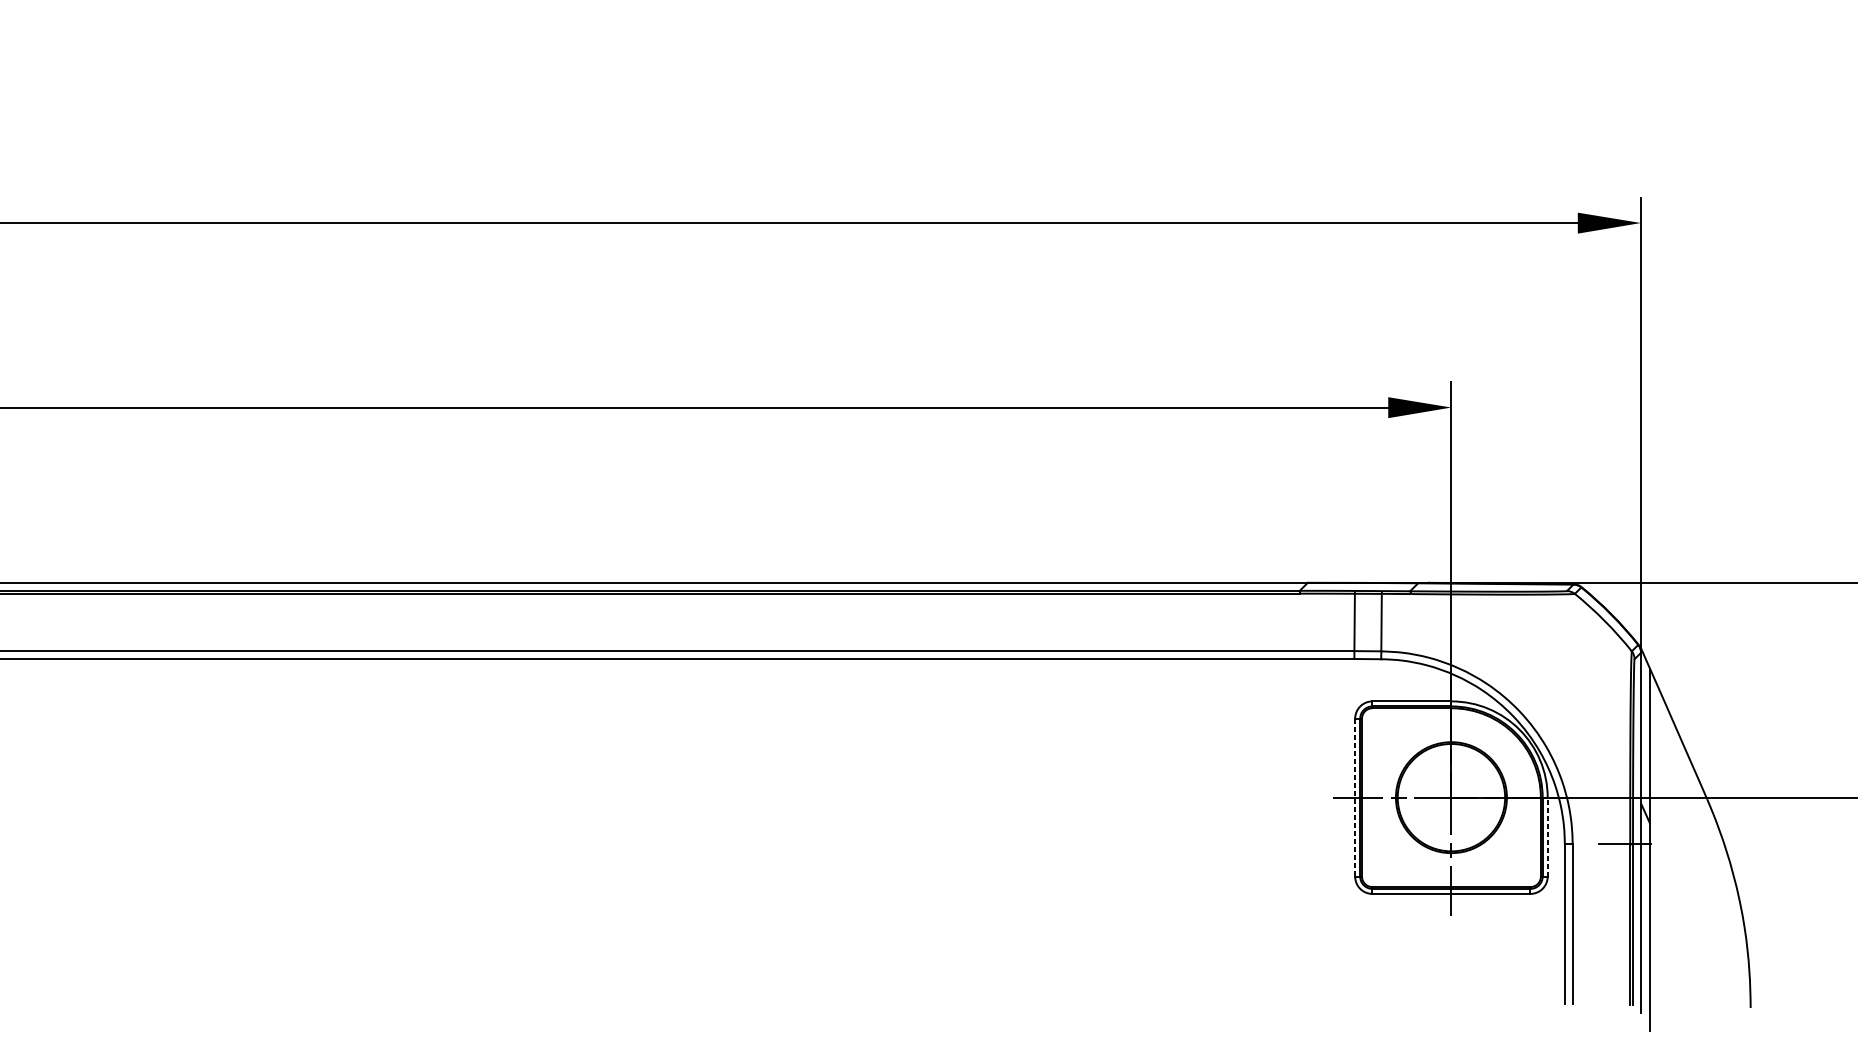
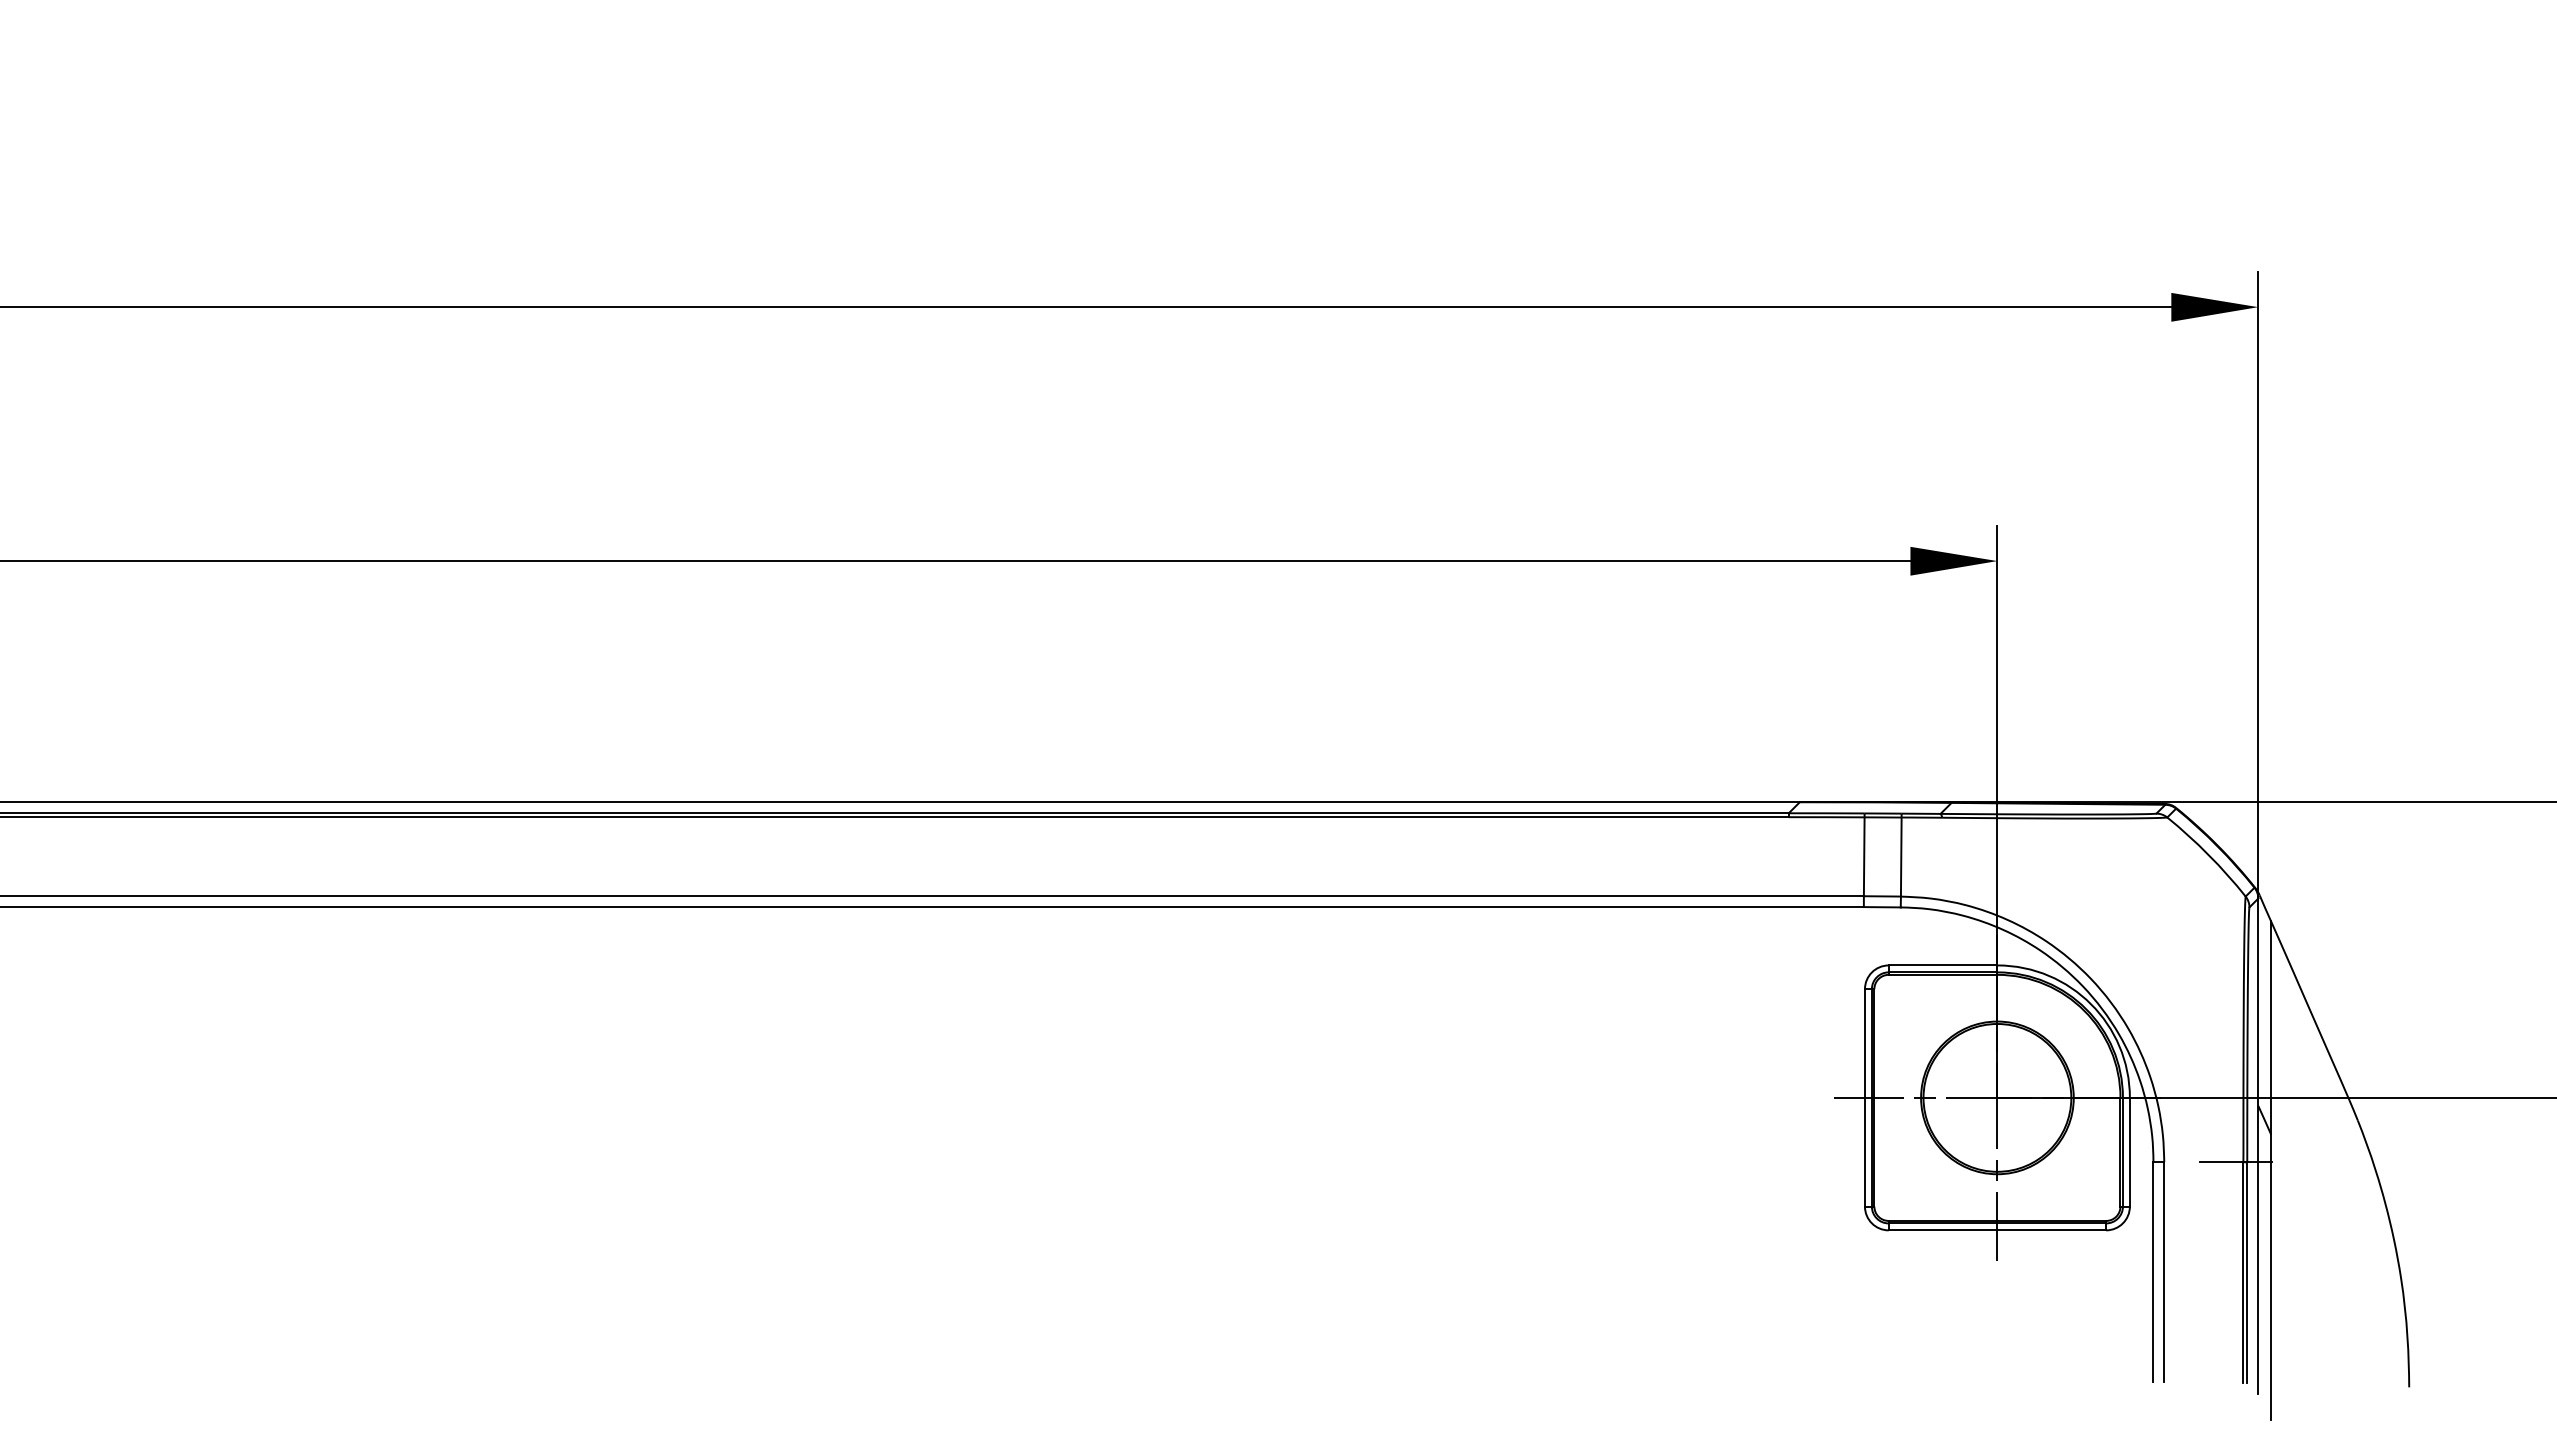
line: (1354, 797) -> (1864, 1097), dashed -> solid
line: (1547, 836) -> (2129, 1151), dashed -> solid

